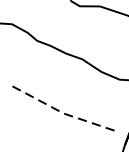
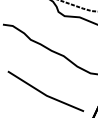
line: (61, 111) -> (45, 94), dashed -> solid

